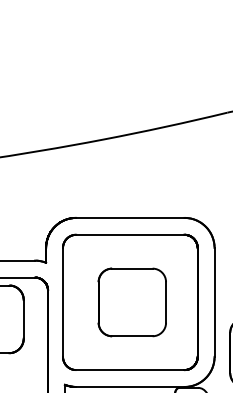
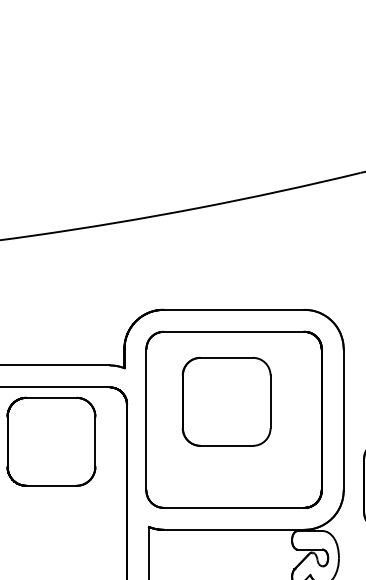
part: (132, 302) -> (226, 401), moved

